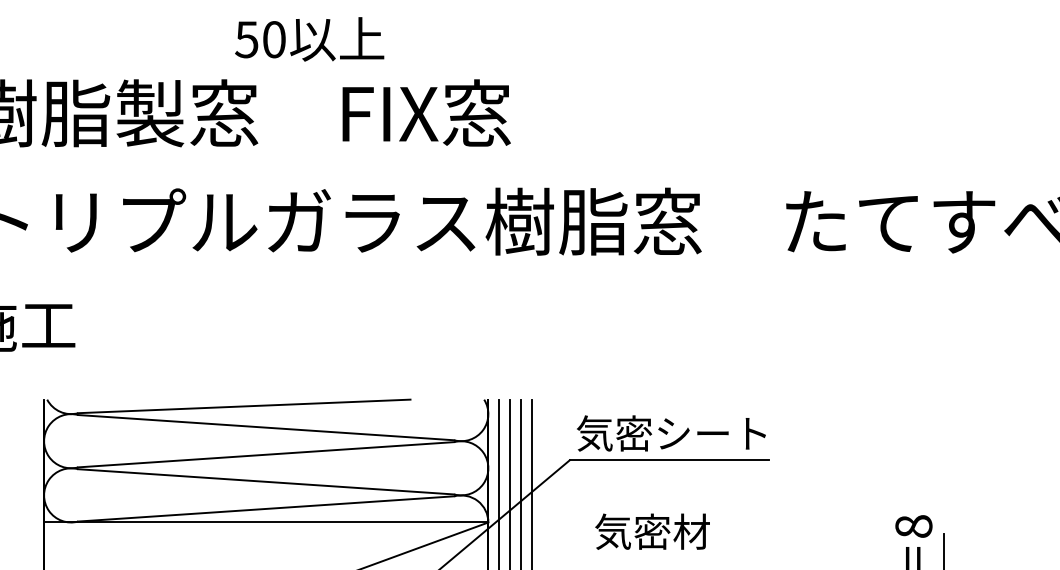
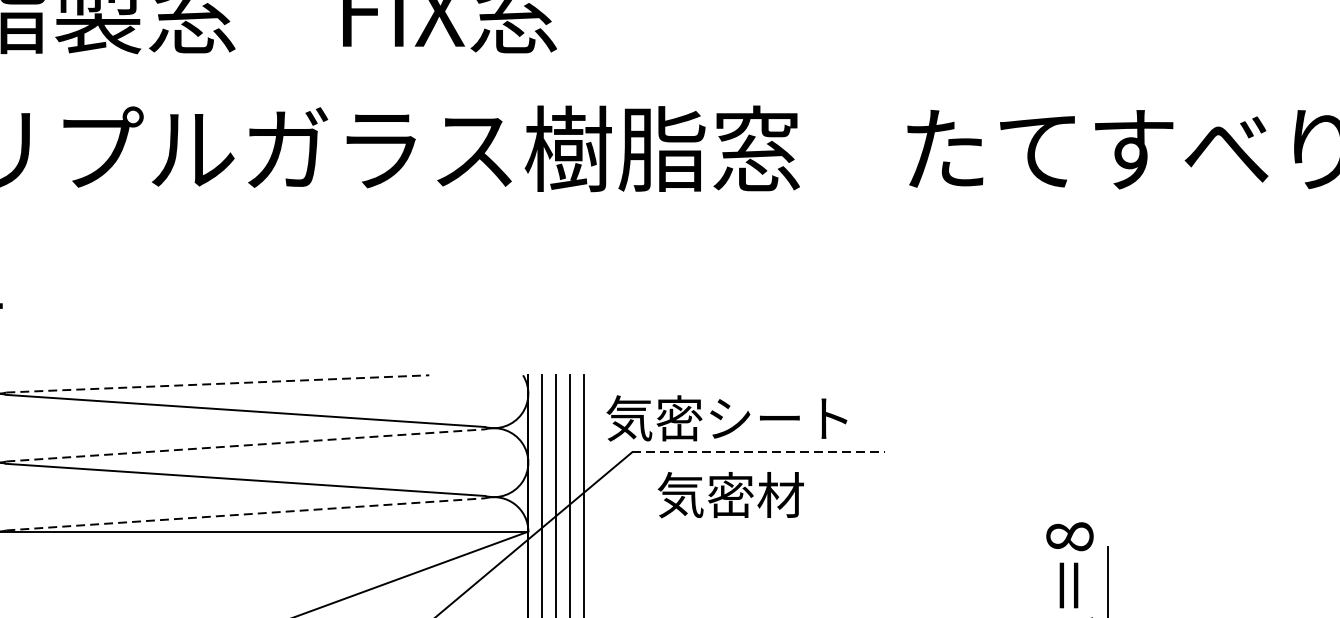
line: (244, 406) -> (218, 384), solid -> dashed
text: (671, 433) -> (727, 418), moved
line: (266, 454) -> (246, 445), solid -> dashed
line: (669, 460) -> (758, 452), solid -> dashed
line: (266, 508) -> (246, 513), solid -> dashed
text: (652, 531) -> (730, 494), moved

